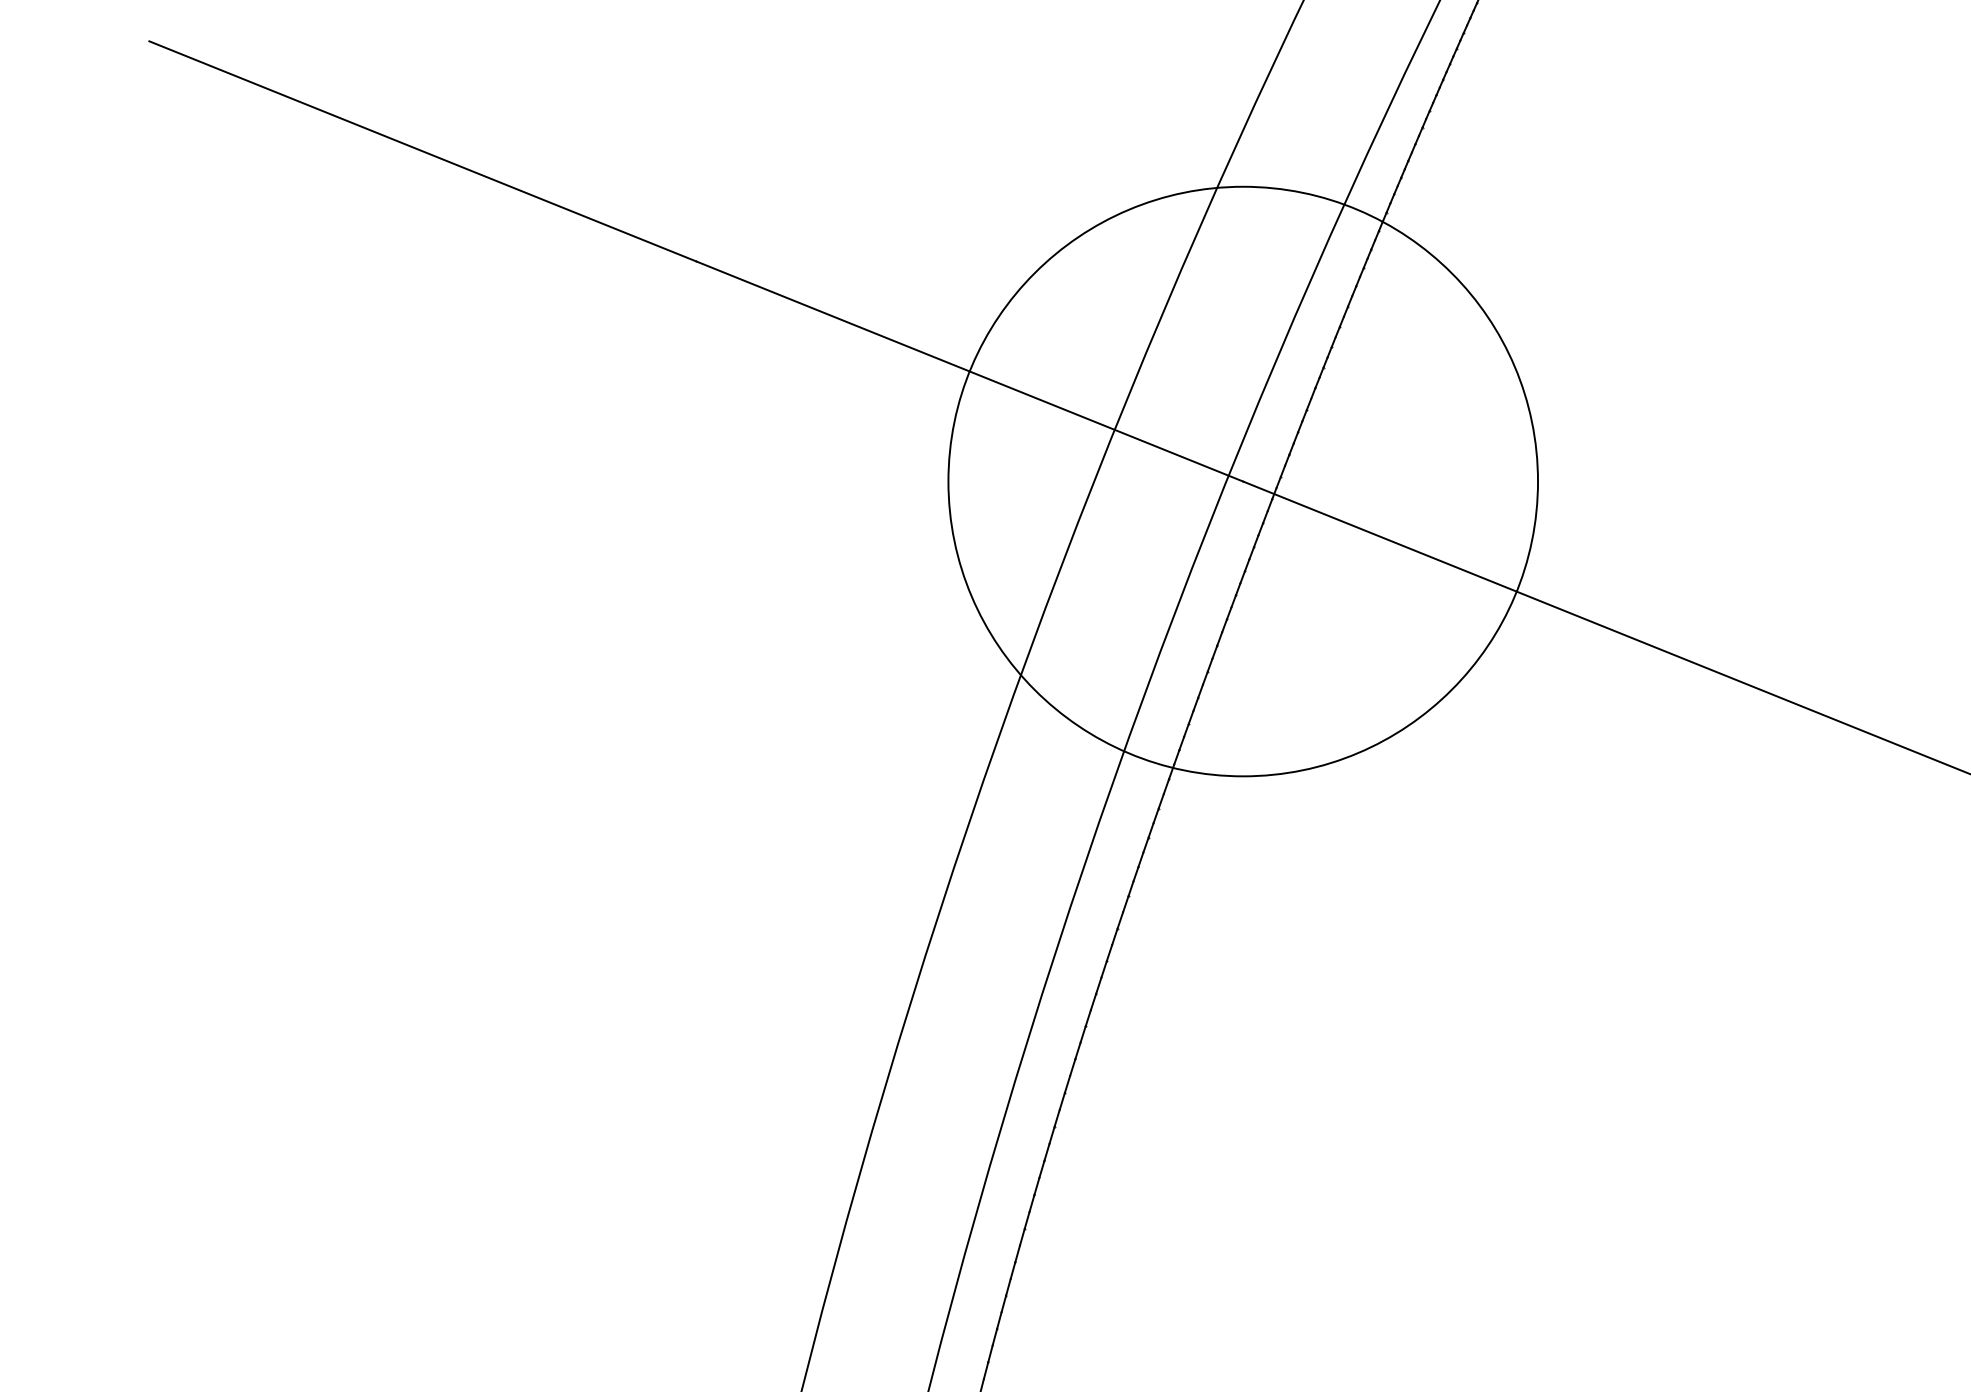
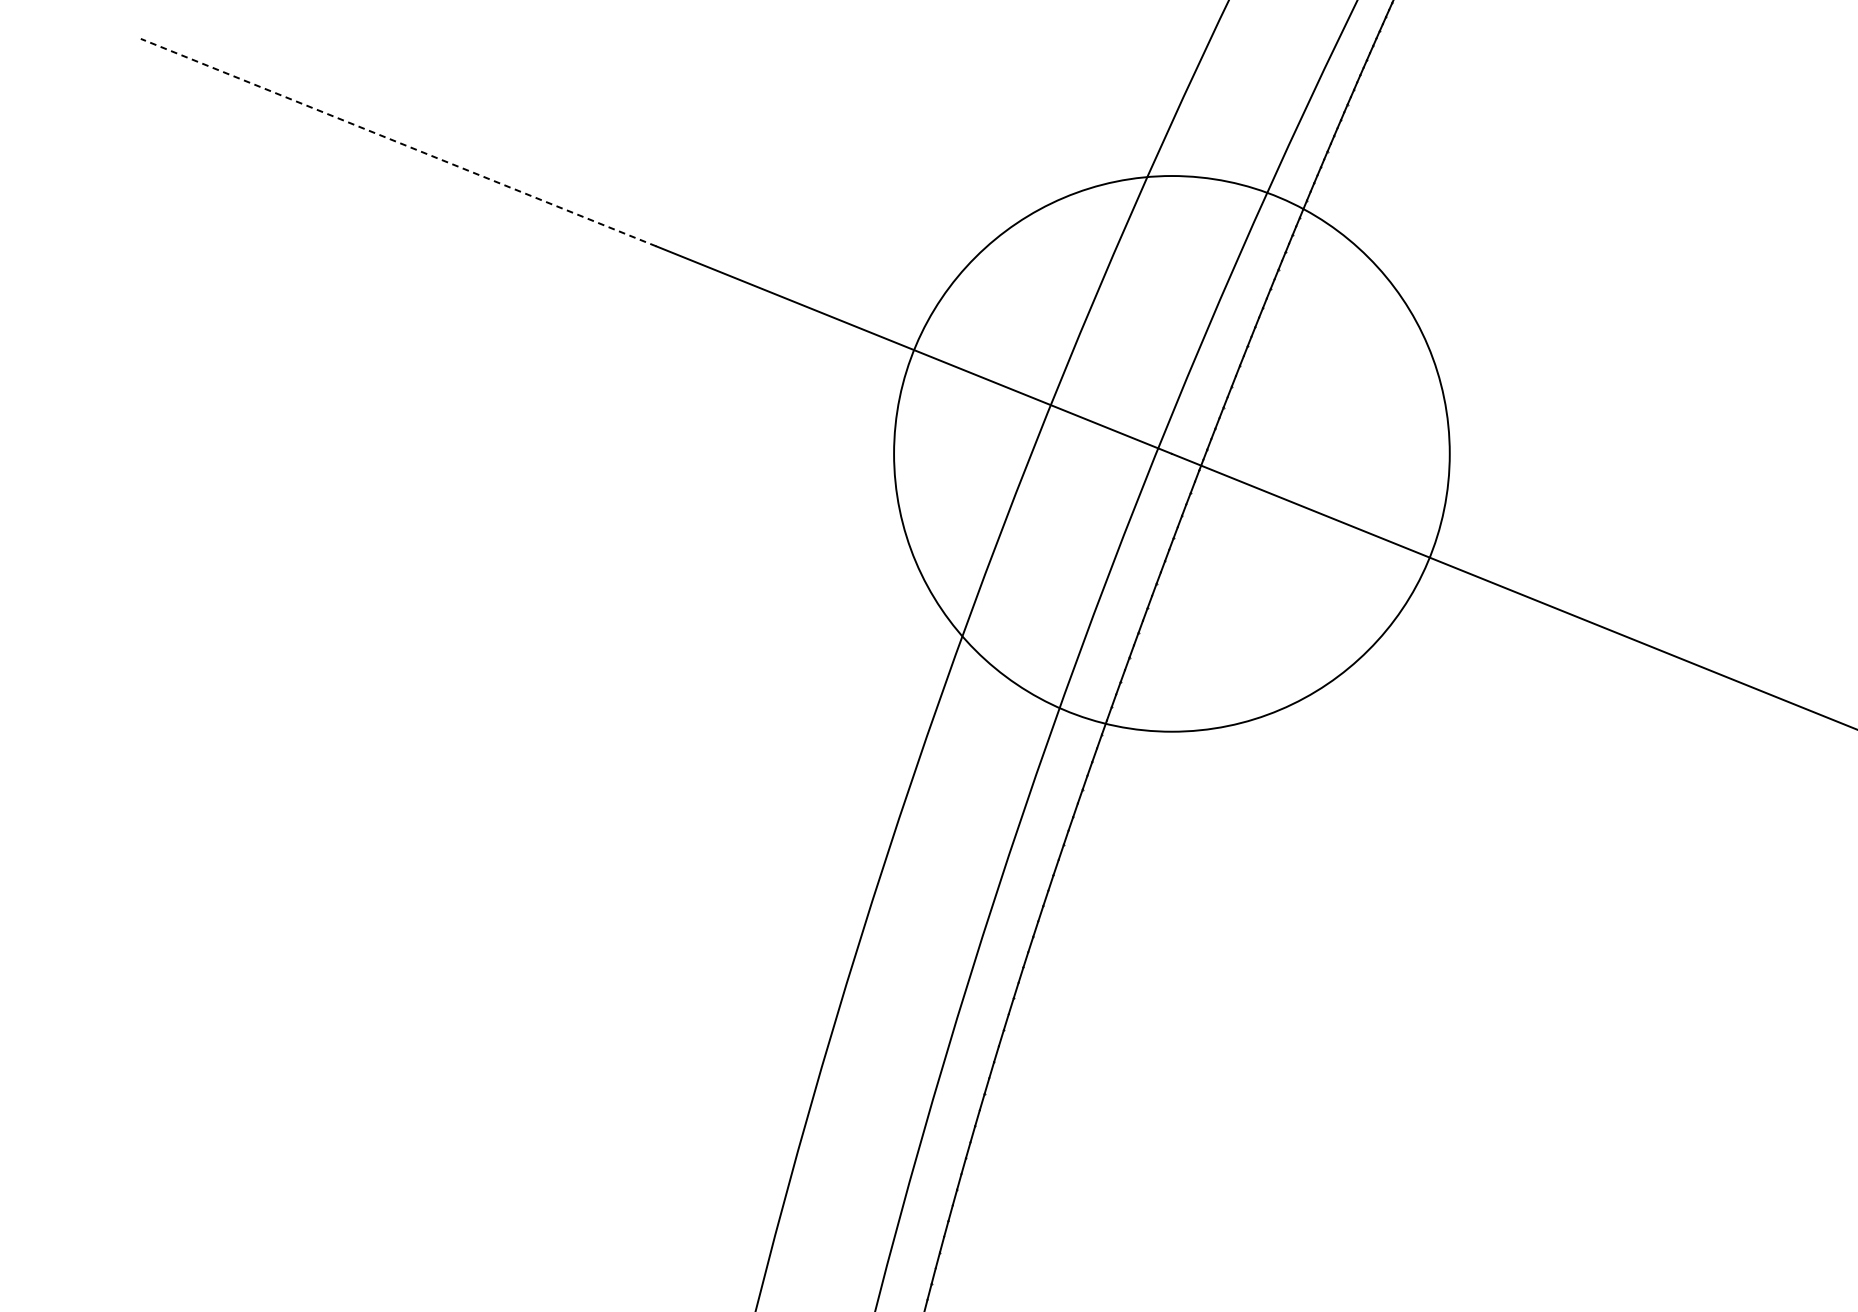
line: (422, 151) -> (398, 142), solid -> dashed

